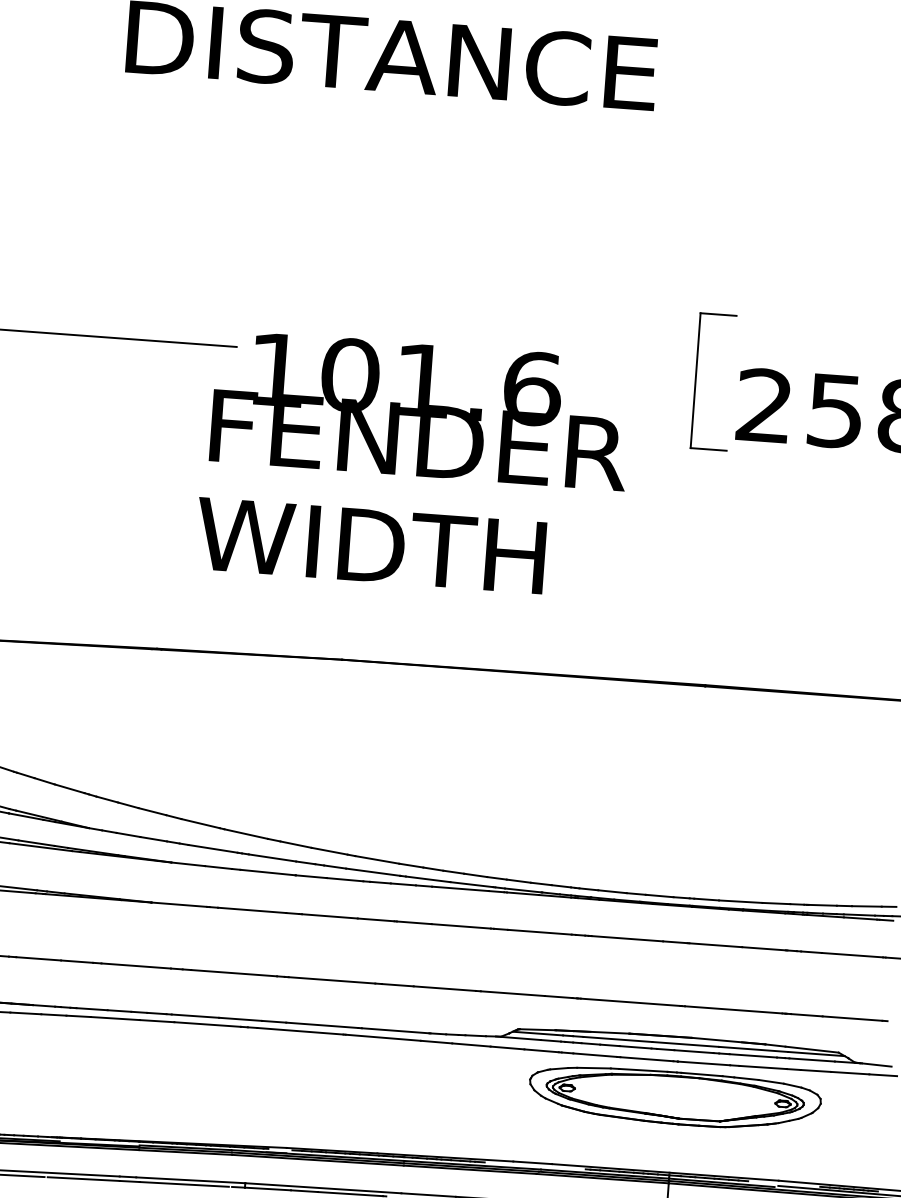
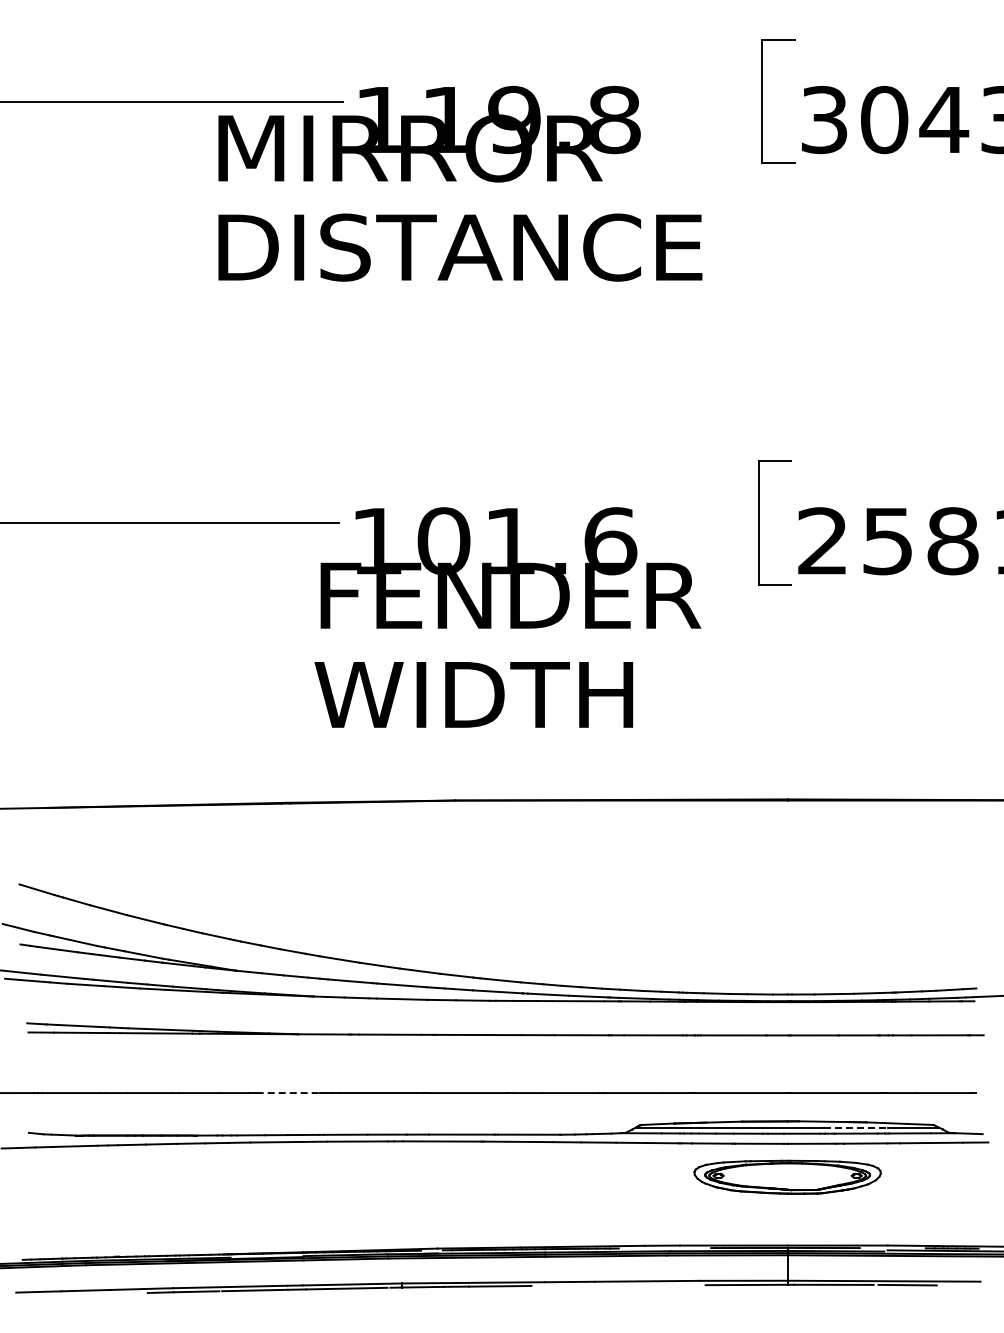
line: (136, 966) -> (288, 1093), solid -> dashed
line: (754, 1049) -> (856, 1127), solid -> dashed
part: (674, 1097) -> (787, 1176), size x0.7

